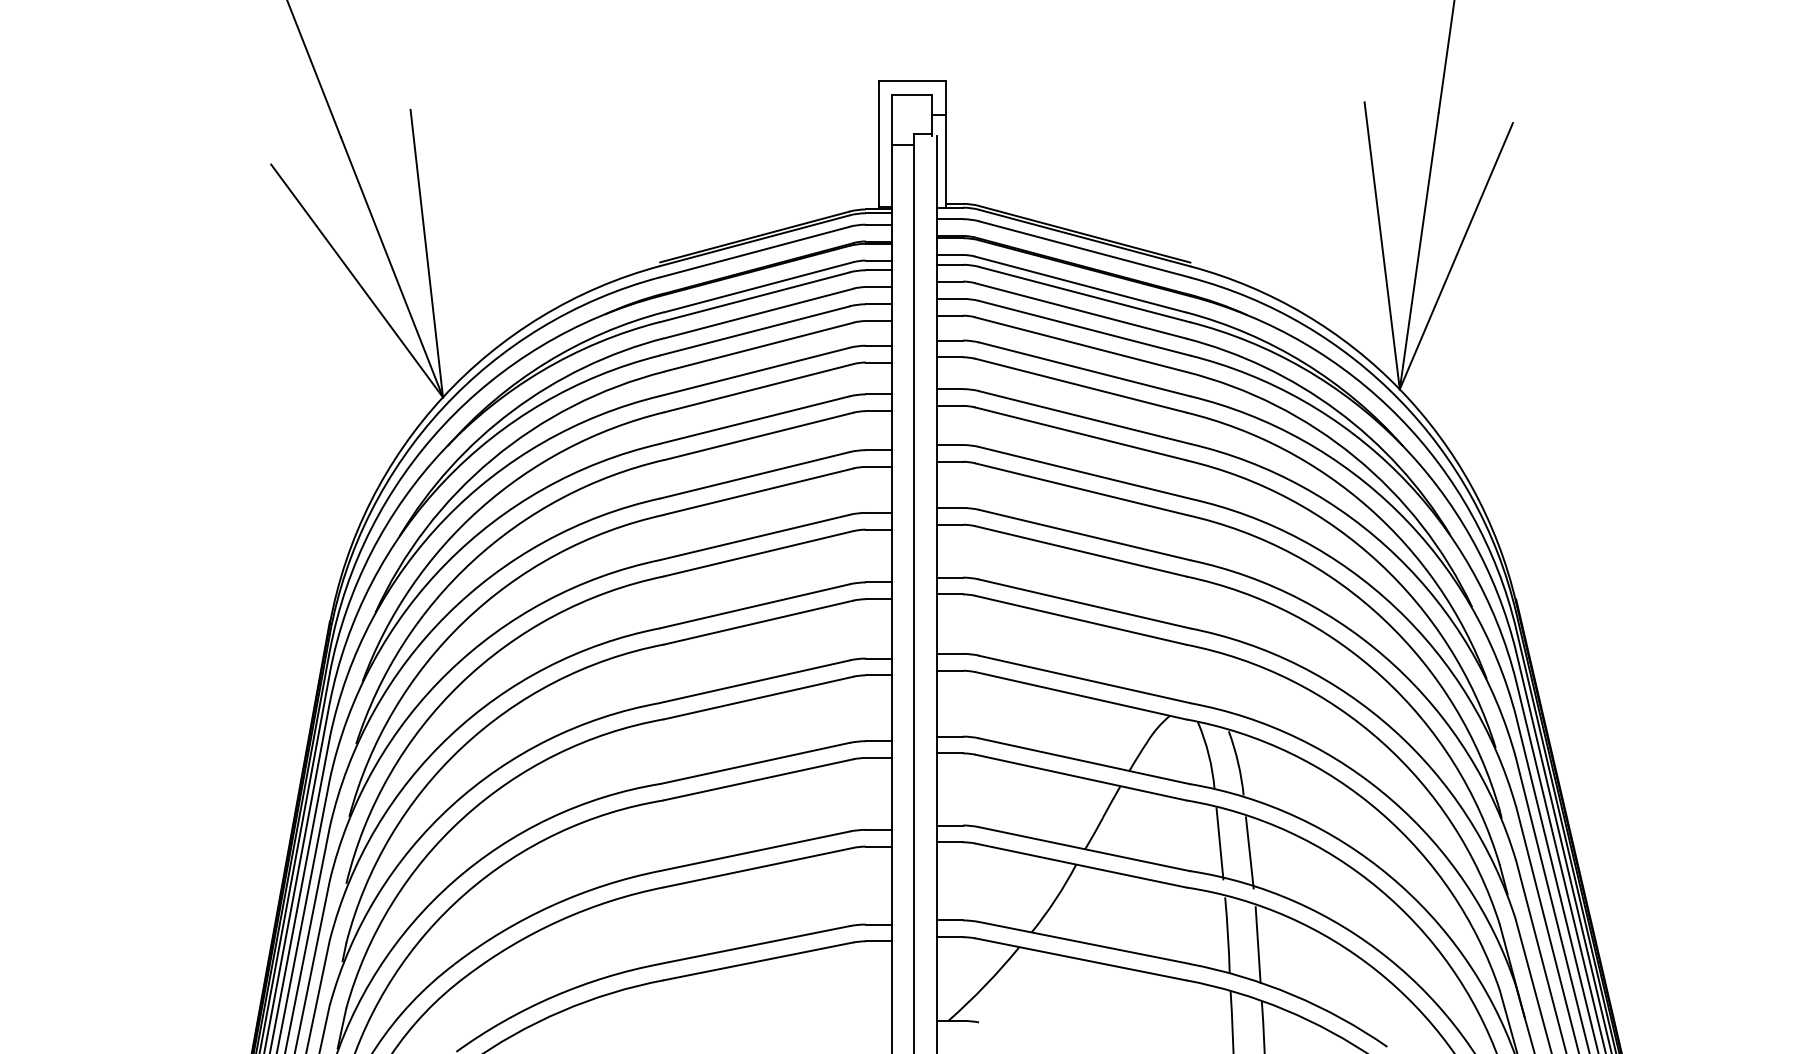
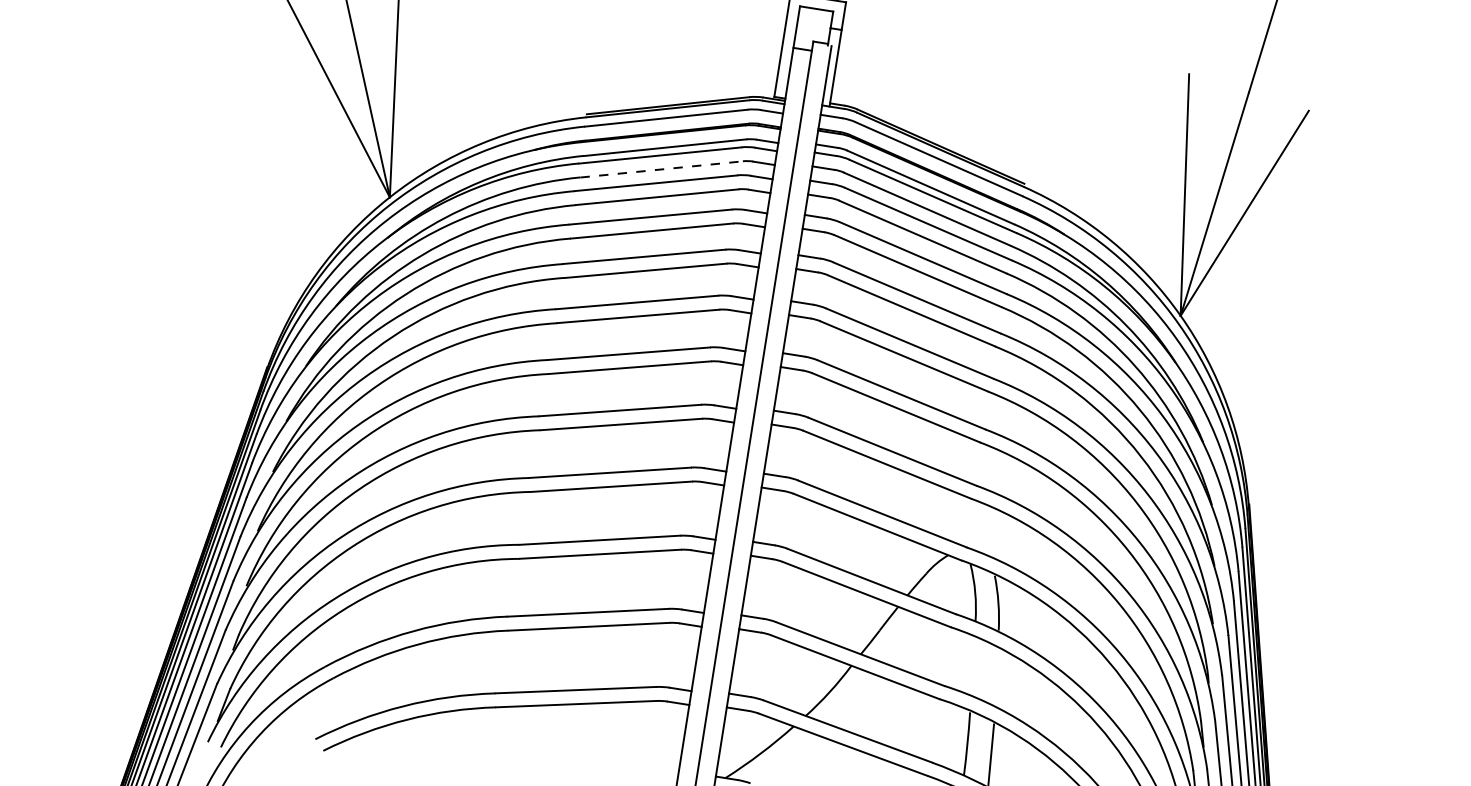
line: (759, 313) -> (662, 169), solid -> dashed
line: (1219, 843) -> (972, 667), removed
line: (1249, 852) -> (996, 678), removed

